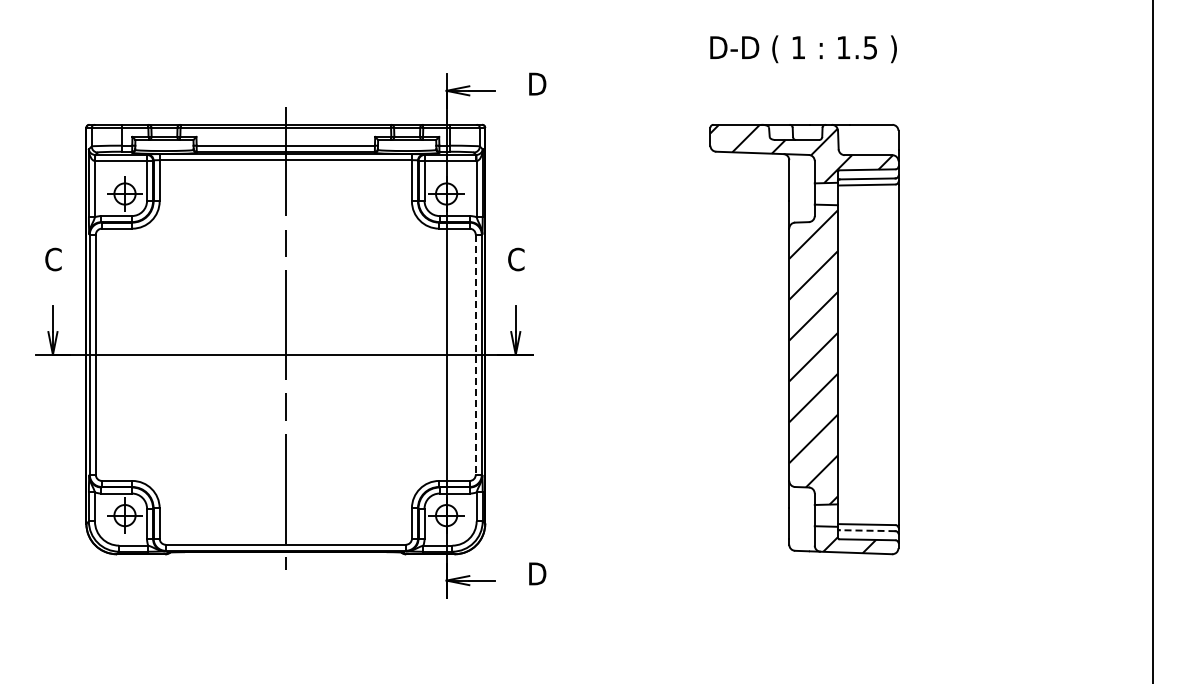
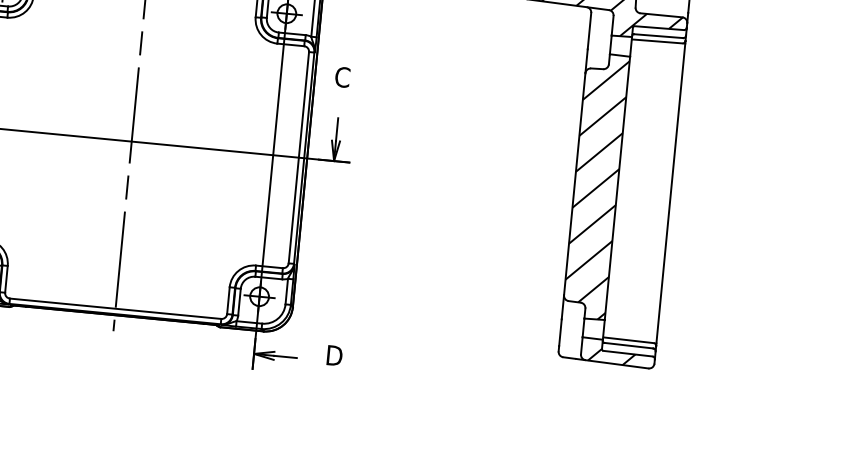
line: (475, 355) -> (298, 158), dashed -> solid
line: (867, 530) -> (628, 345), dashed -> solid

